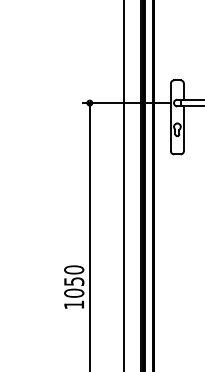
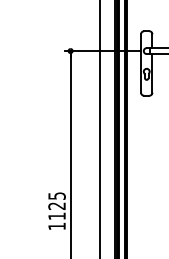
text: (74, 281) -> (57, 206), 1050 -> 1125

